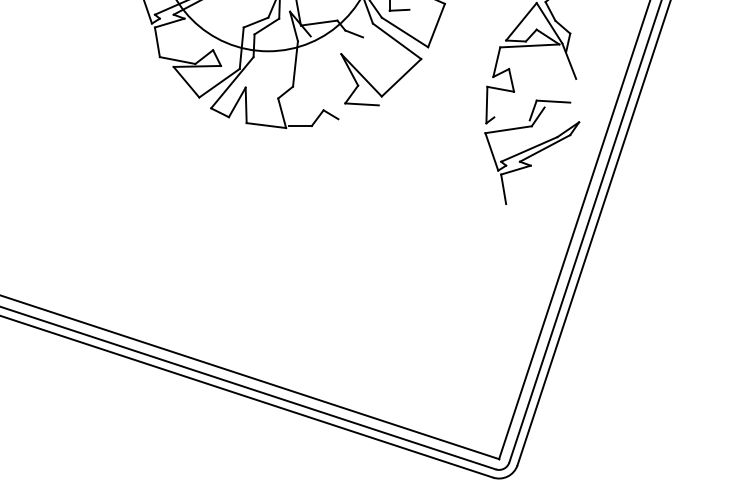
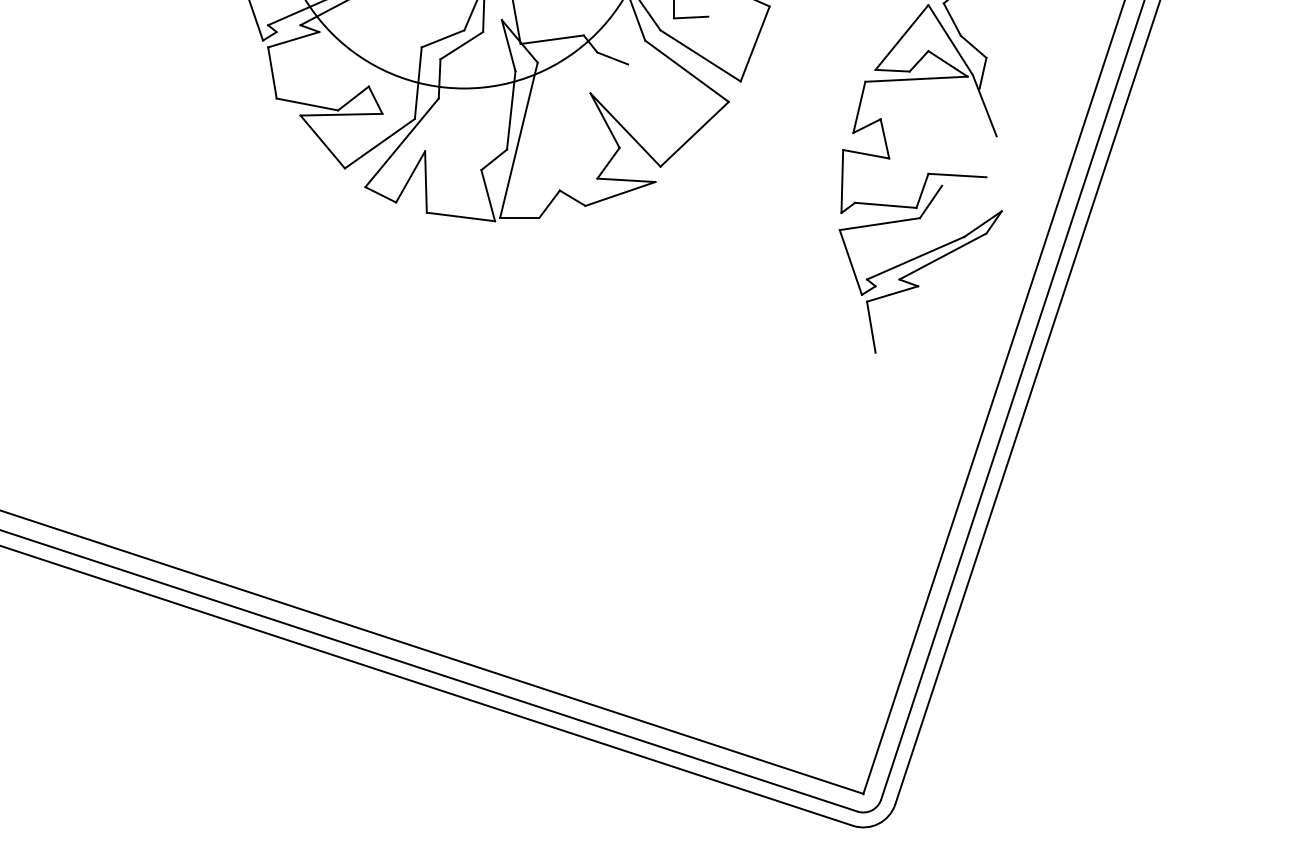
line: (299, 81) -> (518, 140), added
line: (358, 112) -> (620, 194), added
line: (511, 118) -> (884, 204), added

